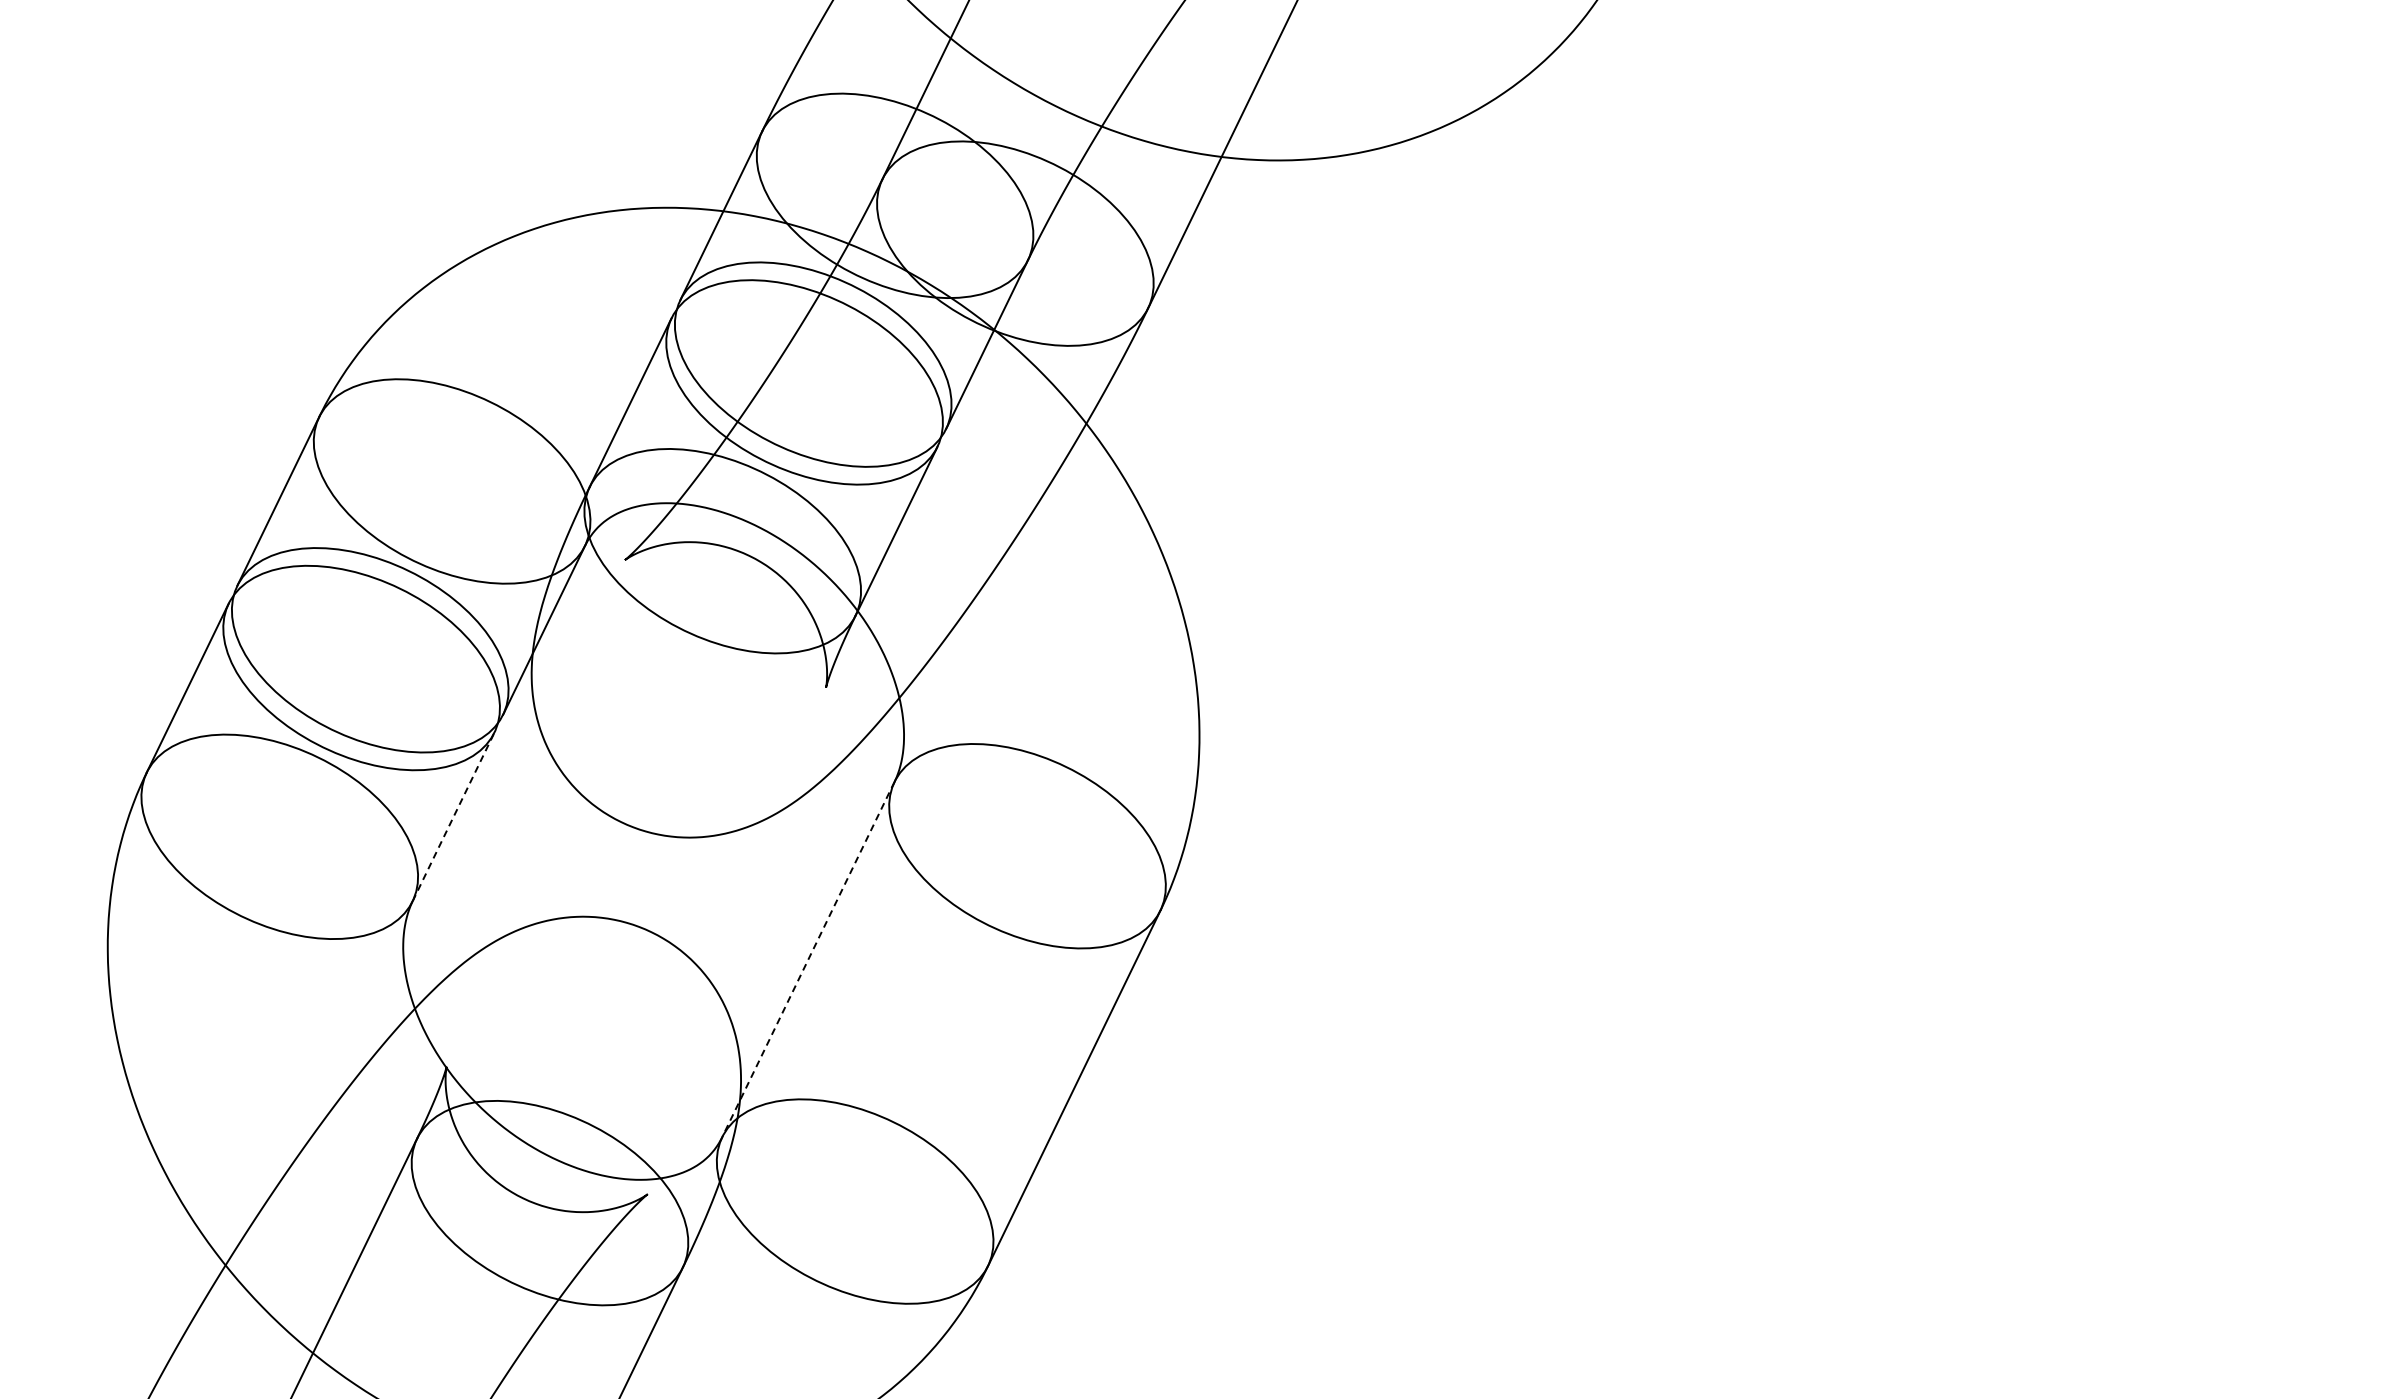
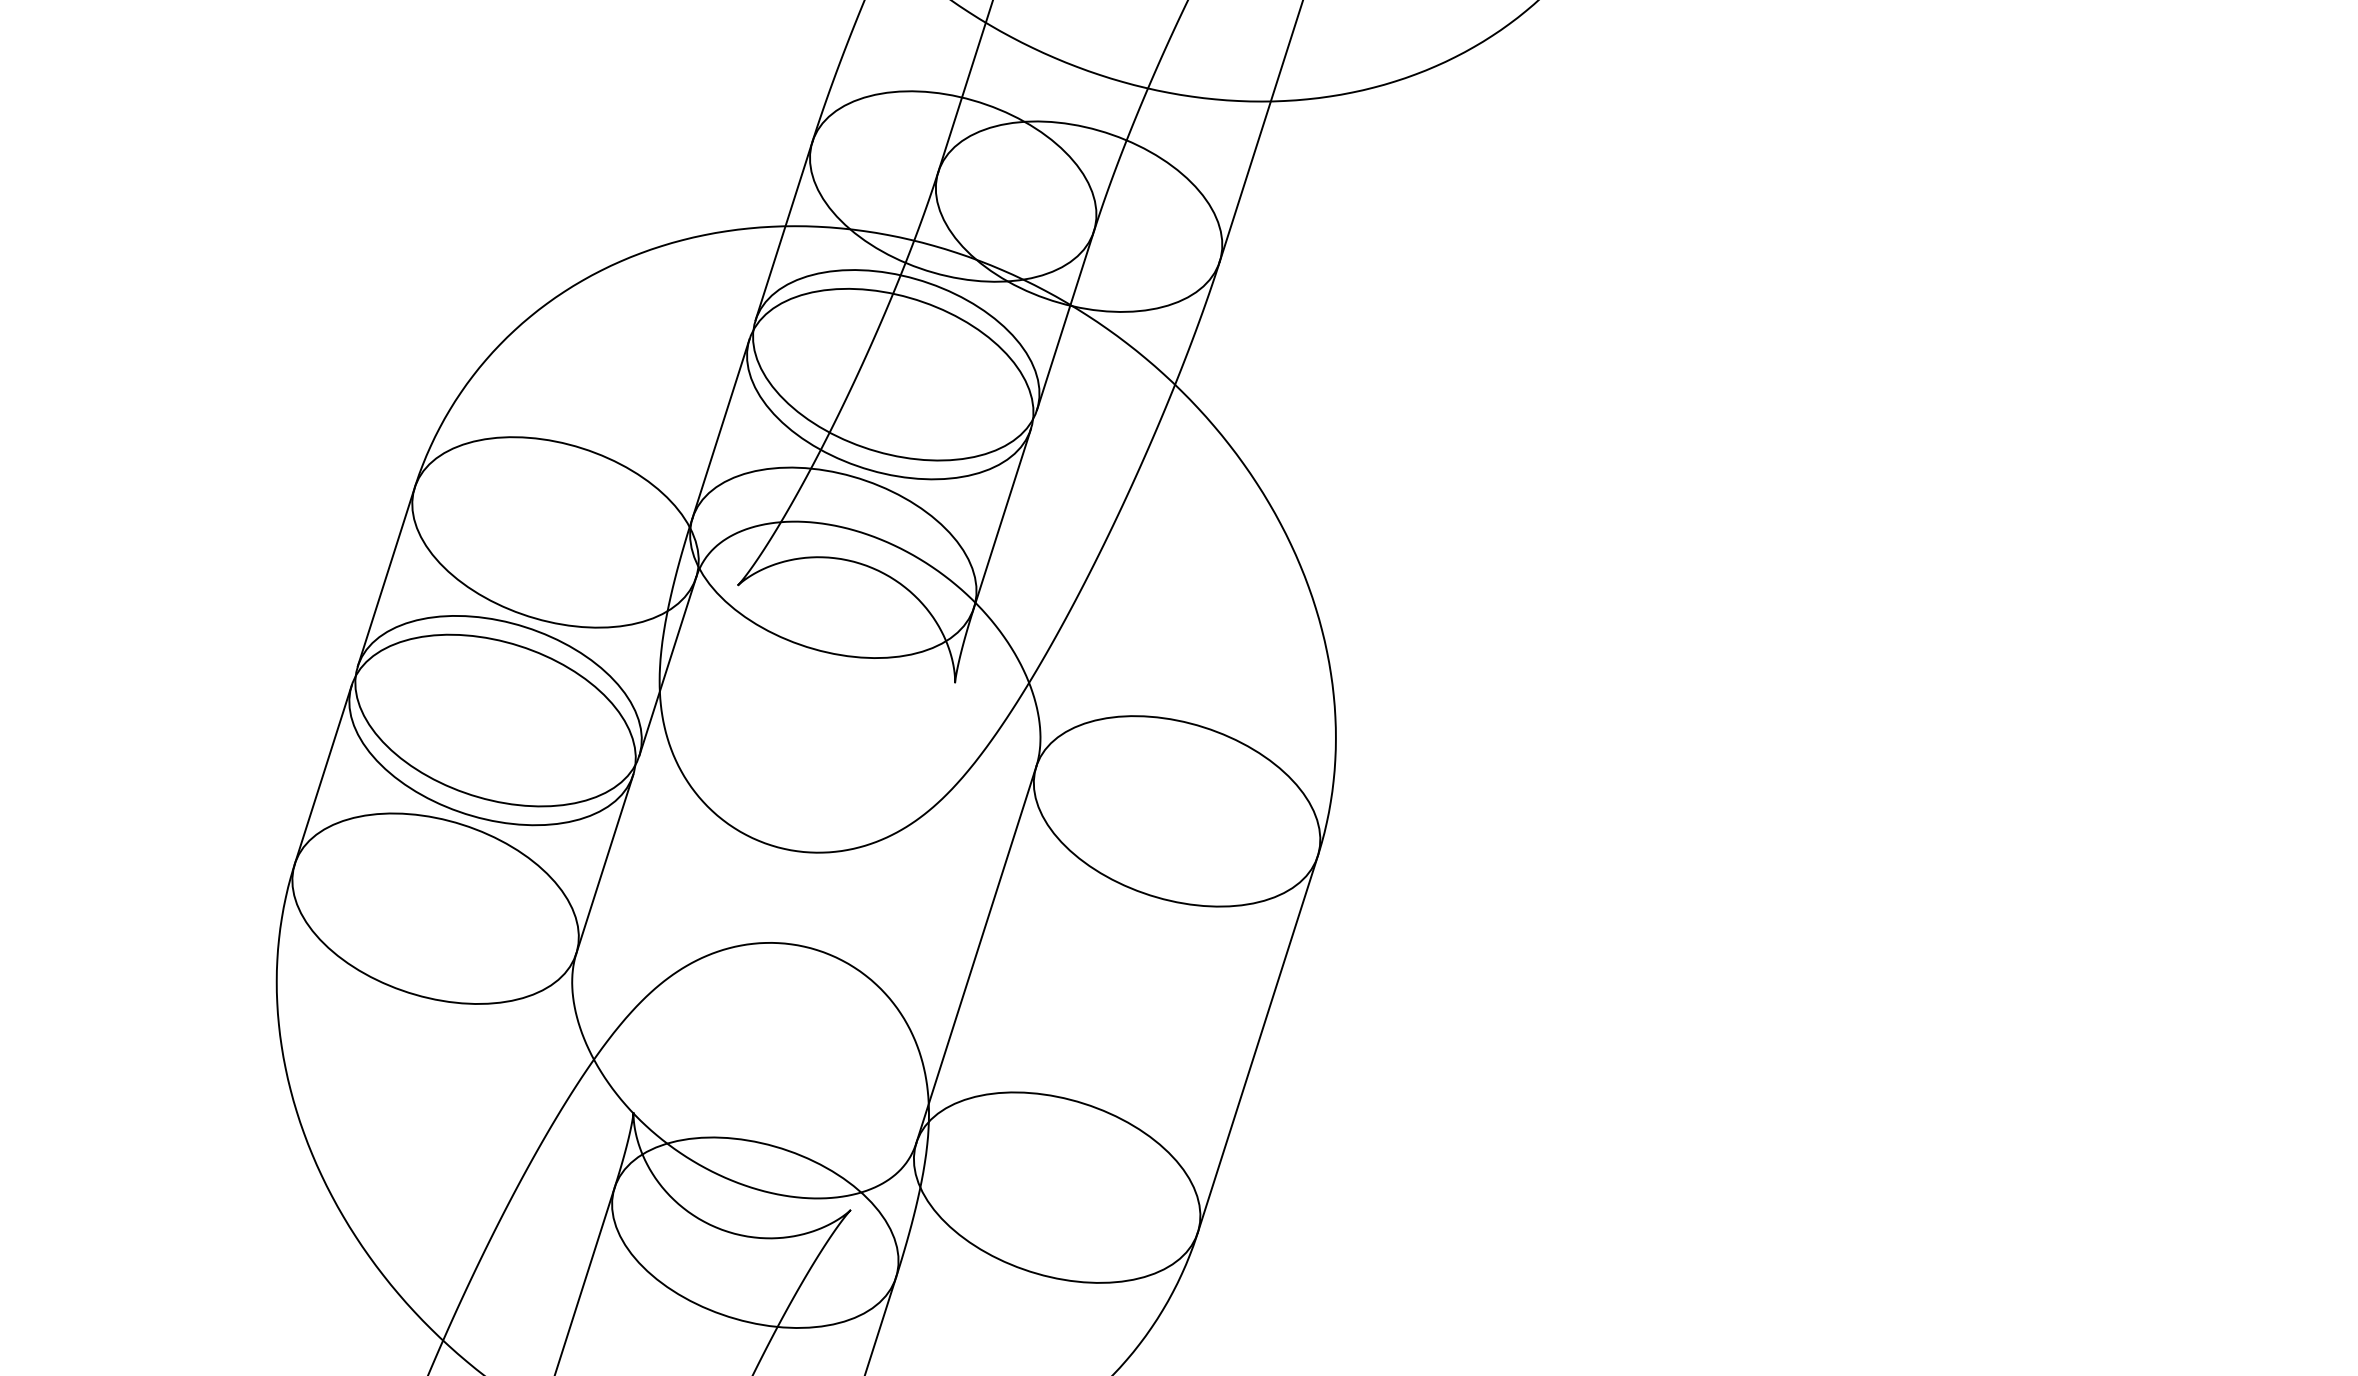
line: (453, 816) -> (604, 863), dashed -> solid
line: (808, 959) -> (976, 954), dashed -> solid

